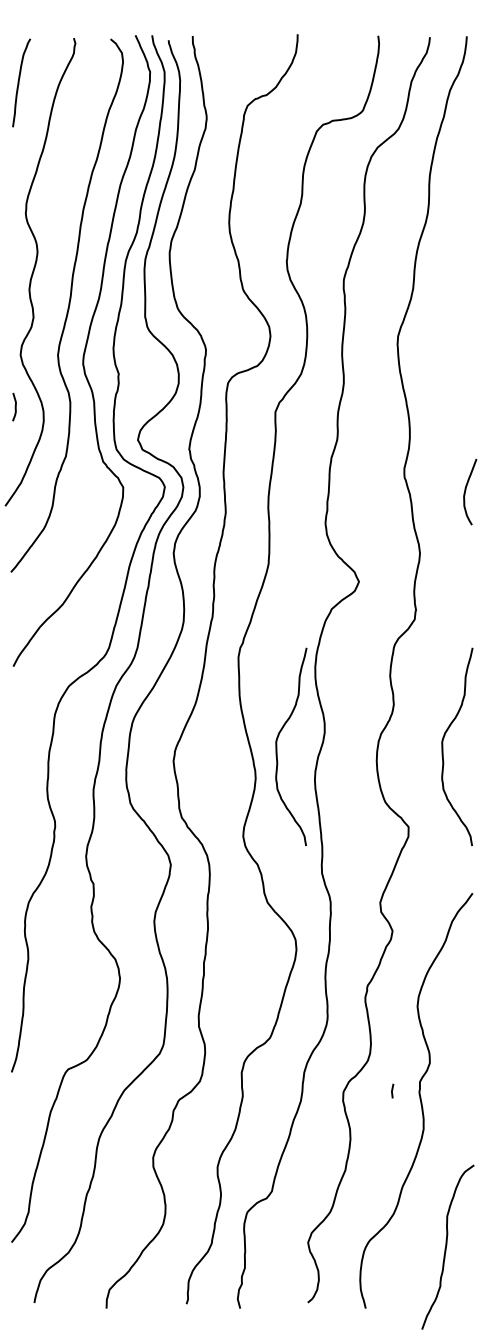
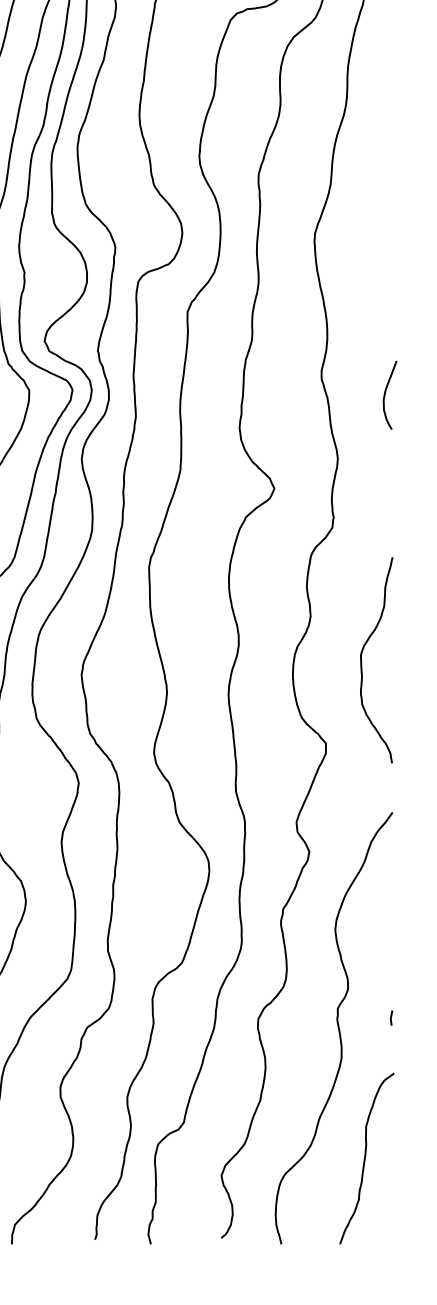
curve: (277, 746) -> (189, 659), removed
line: (392, 1090) -> (391, 1017), moved
curve: (447, 1245) -> (366, 1156), moved

